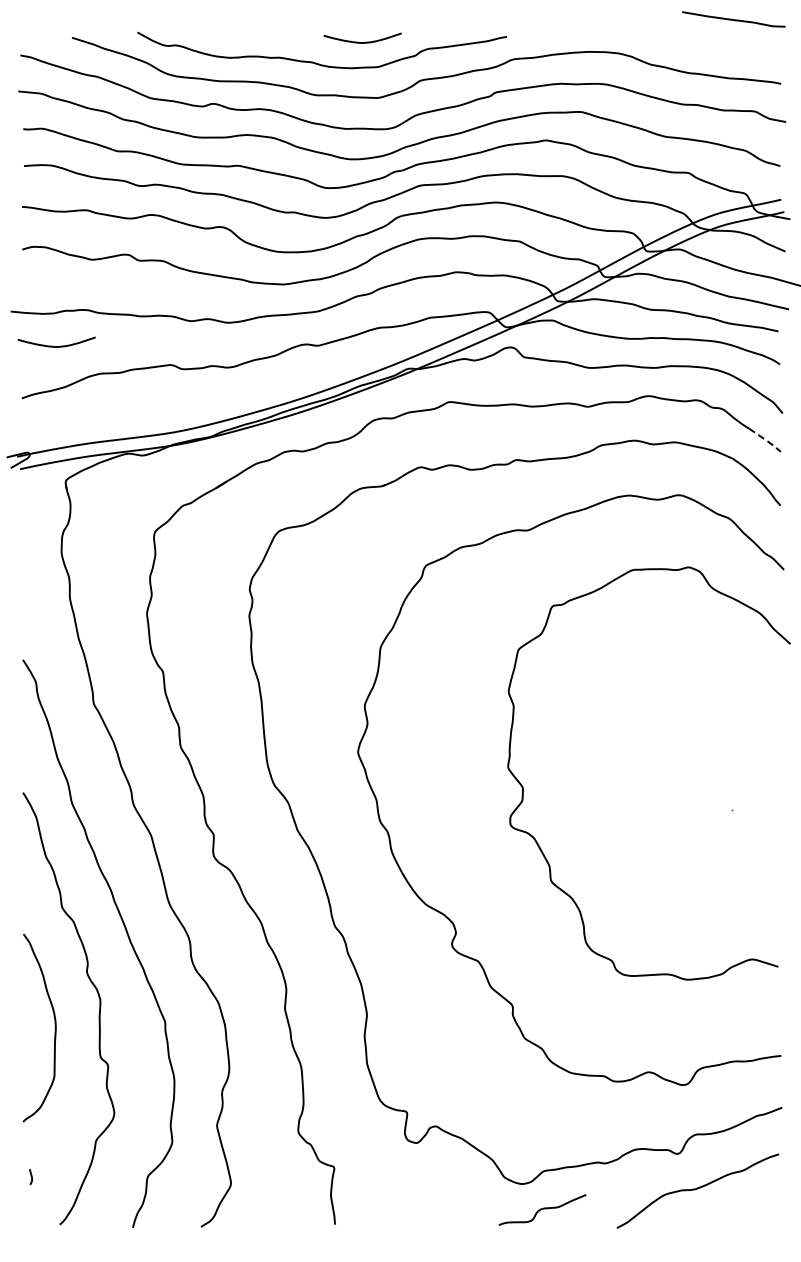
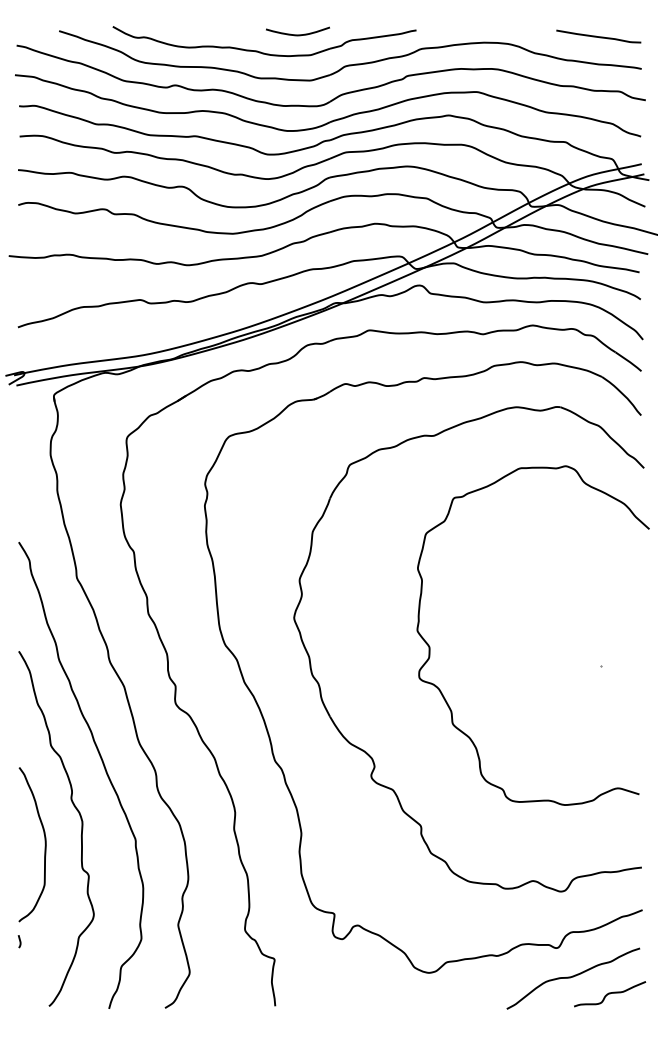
curve: (733, 19) -> (598, 36), moved
curve: (56, 346) -> (46, 284), removed
line: (766, 440) -> (629, 361), dashed -> solid
line: (30, 1176) -> (19, 941), moved
curve: (542, 1209) -> (609, 993), moved

